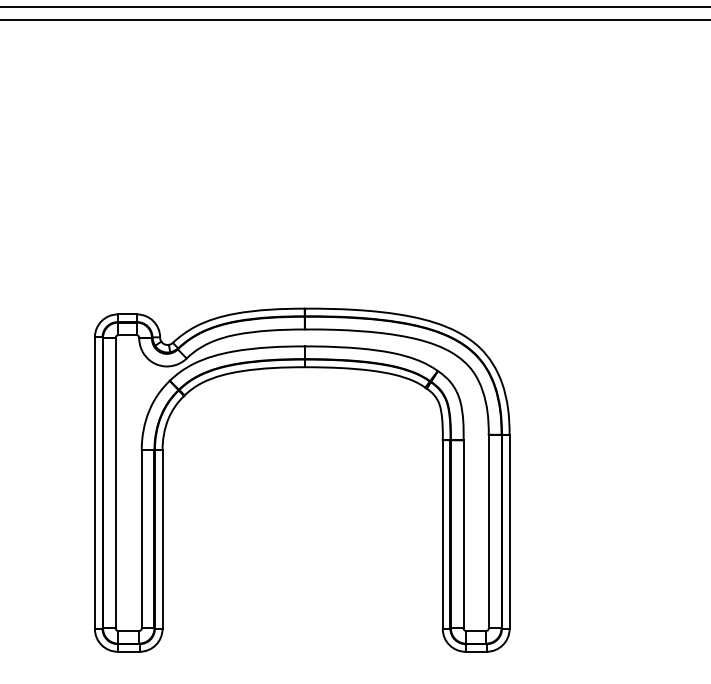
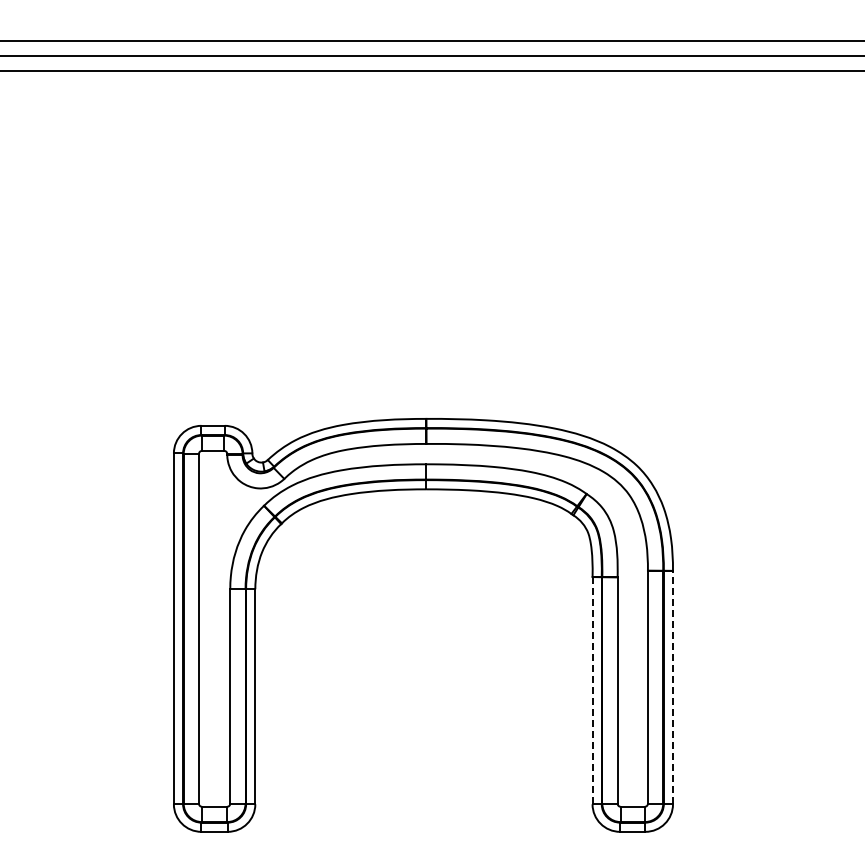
line: (509, 531) -> (672, 687), solid -> dashed
line: (442, 535) -> (592, 691), solid -> dashed

